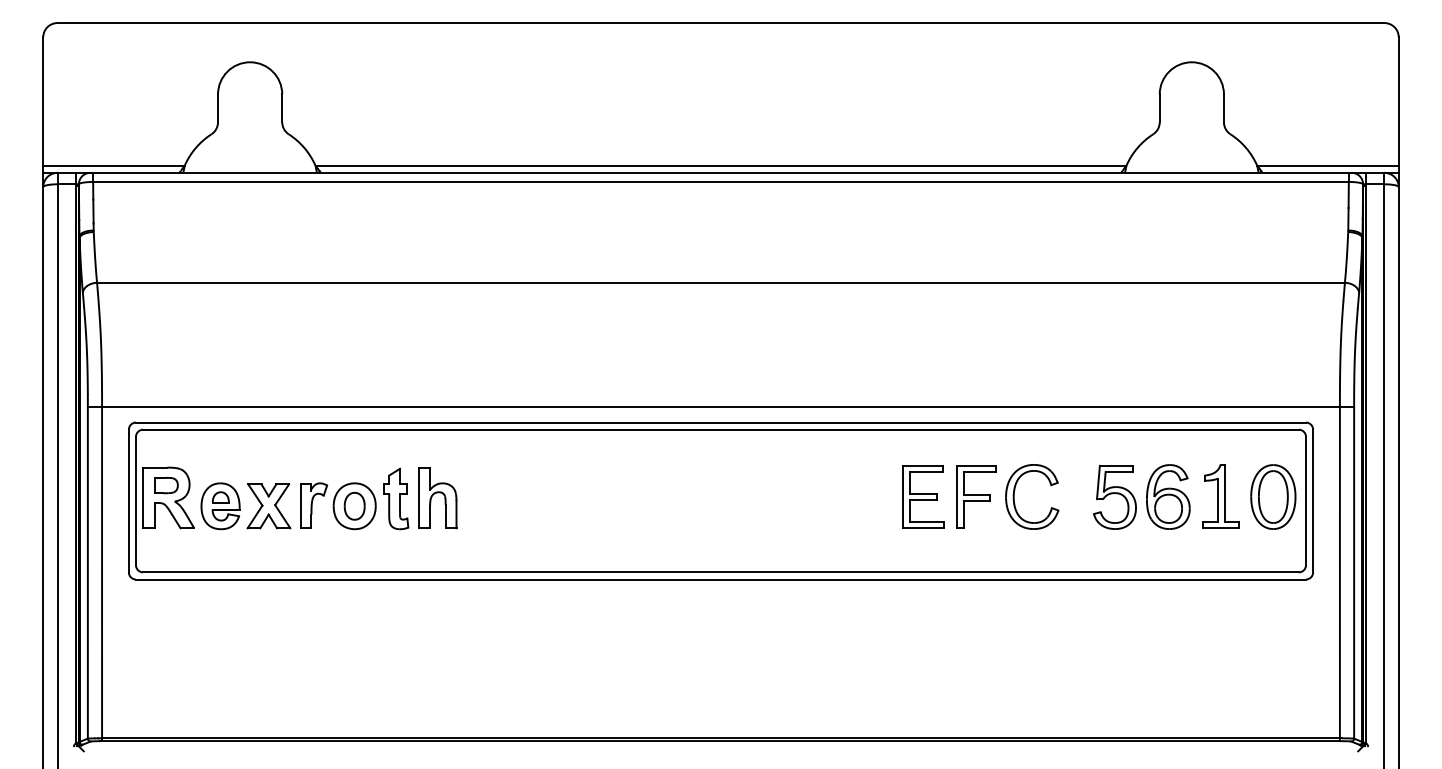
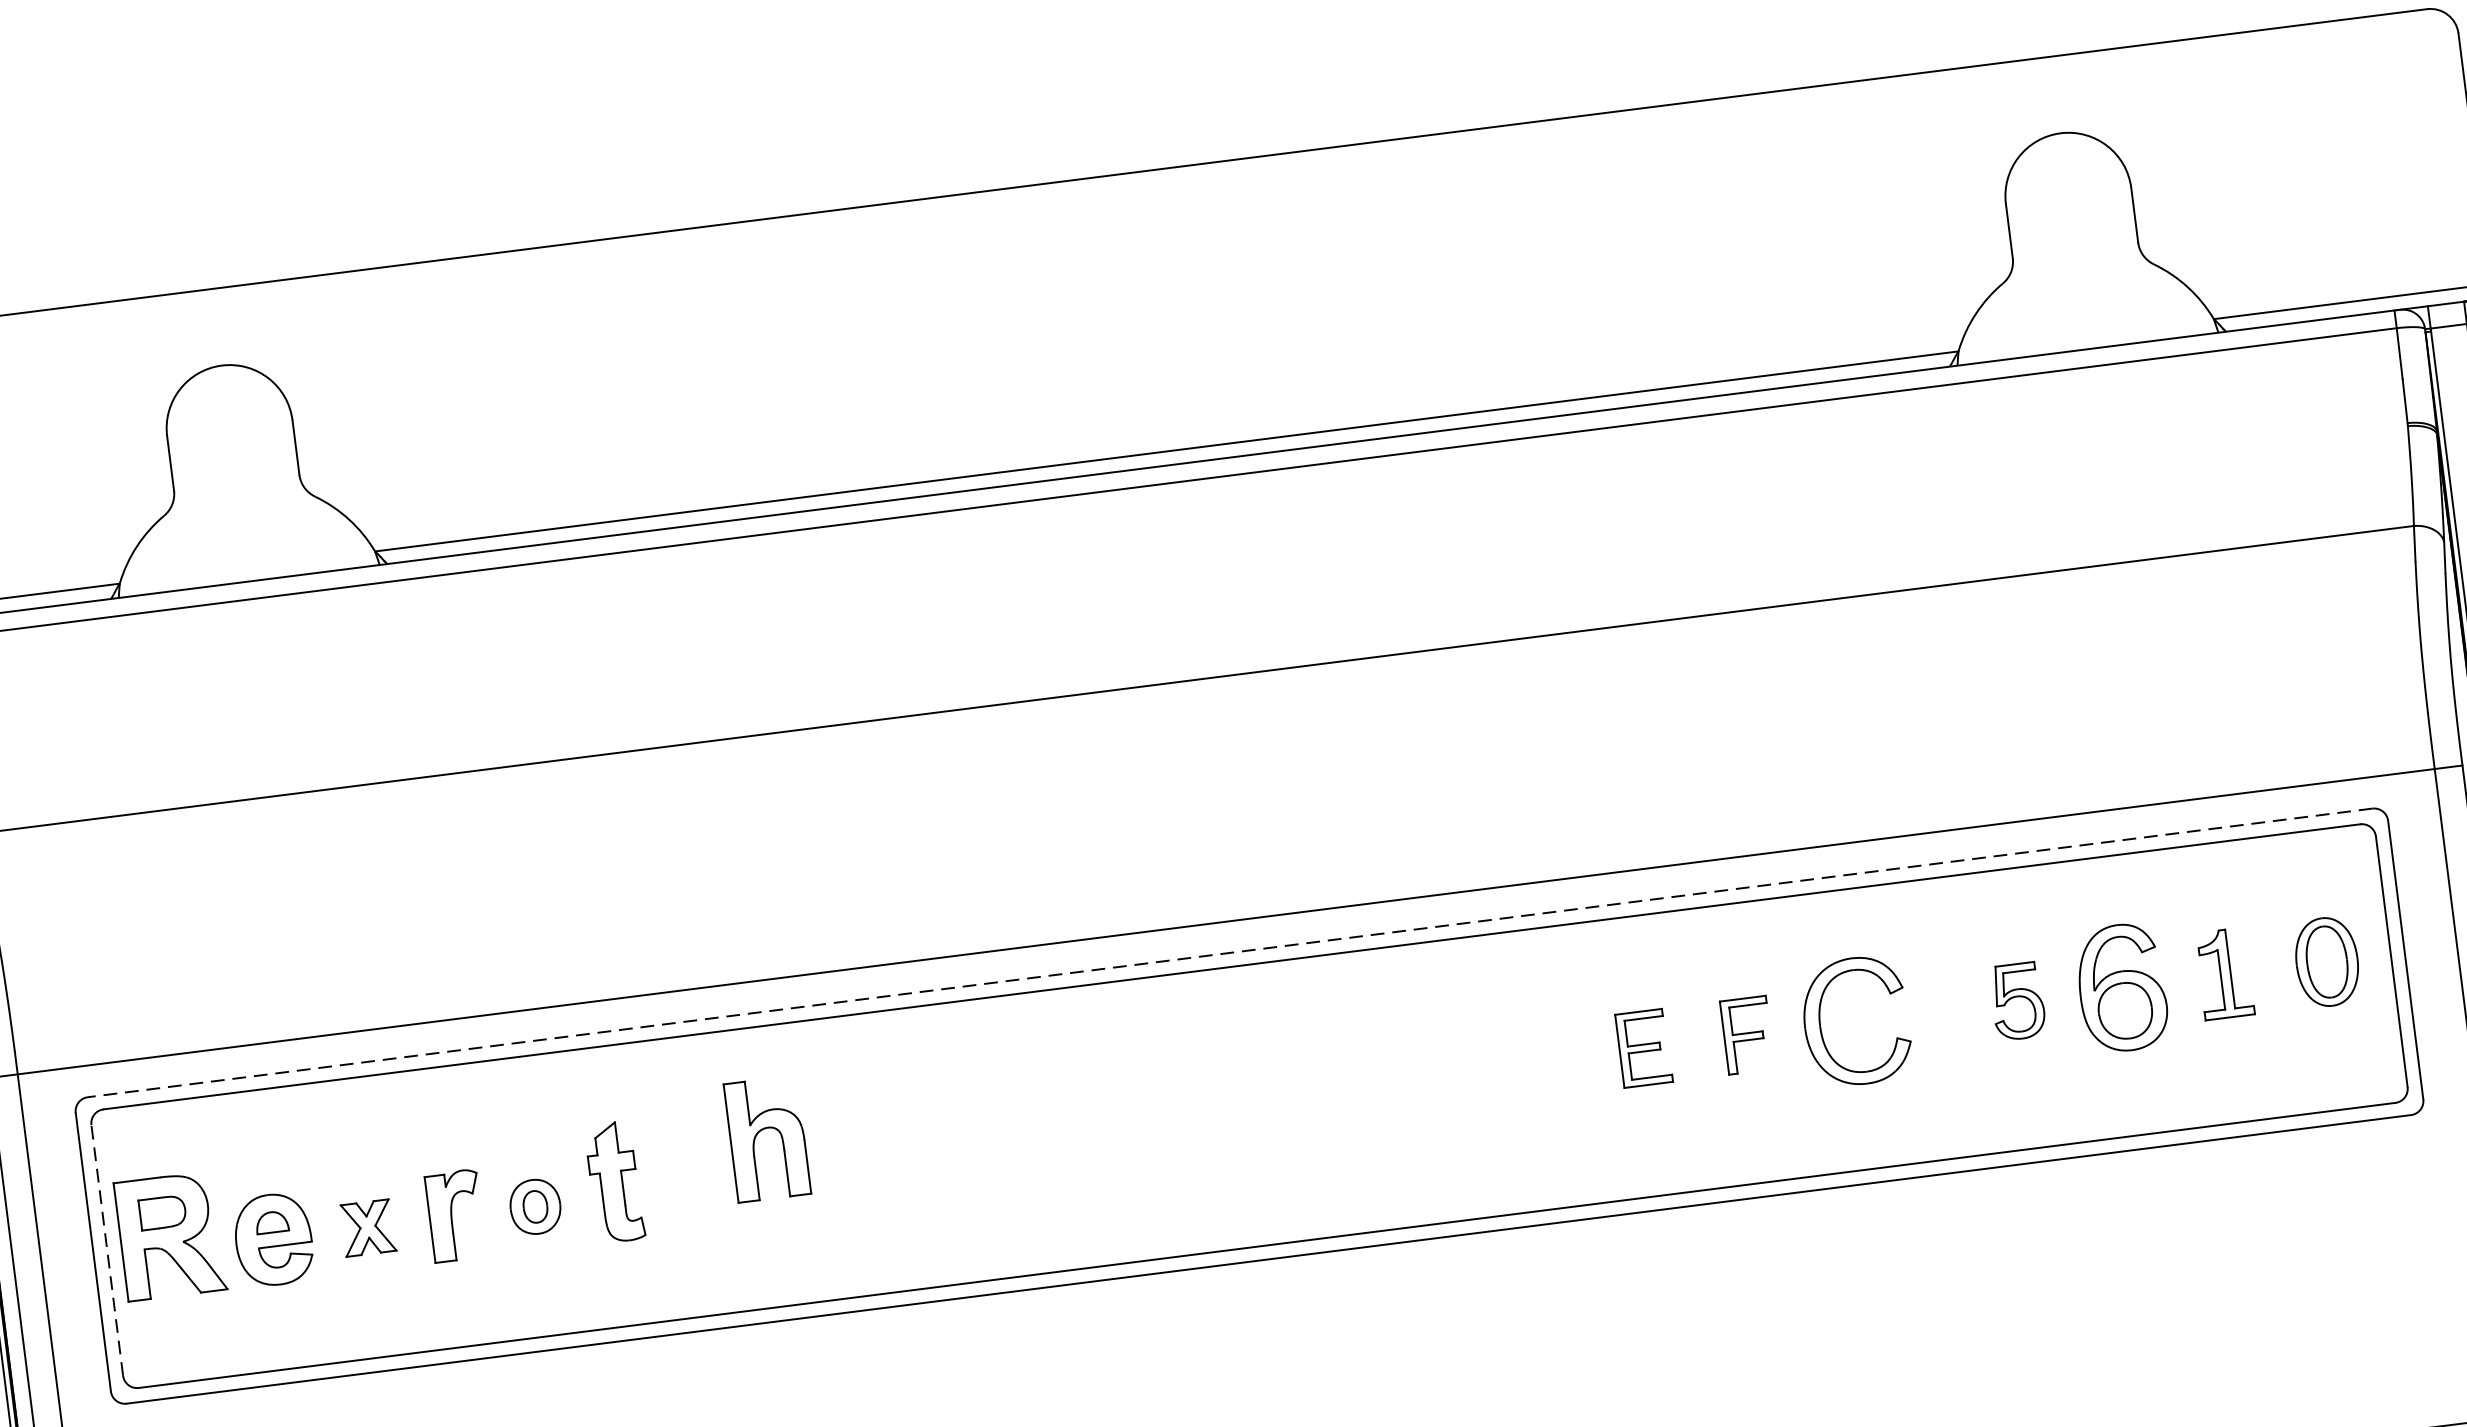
line: (720, 422) -> (1229, 952), solid -> dashed
part: (923, 496) -> (1643, 1047), size x0.6
part: (976, 496) -> (1747, 1034), size x0.6
part: (1114, 496) -> (2016, 1000), size x0.6
part: (1220, 496) -> (2223, 974), size x0.7
part: (1273, 496) -> (2327, 960), size x0.7
part: (437, 498) -> (766, 1140), moved
line: (135, 500) -> (106, 1249), solid -> dashed
part: (268, 506) -> (367, 1228), size x0.6
part: (354, 506) -> (535, 1207), size x0.6

